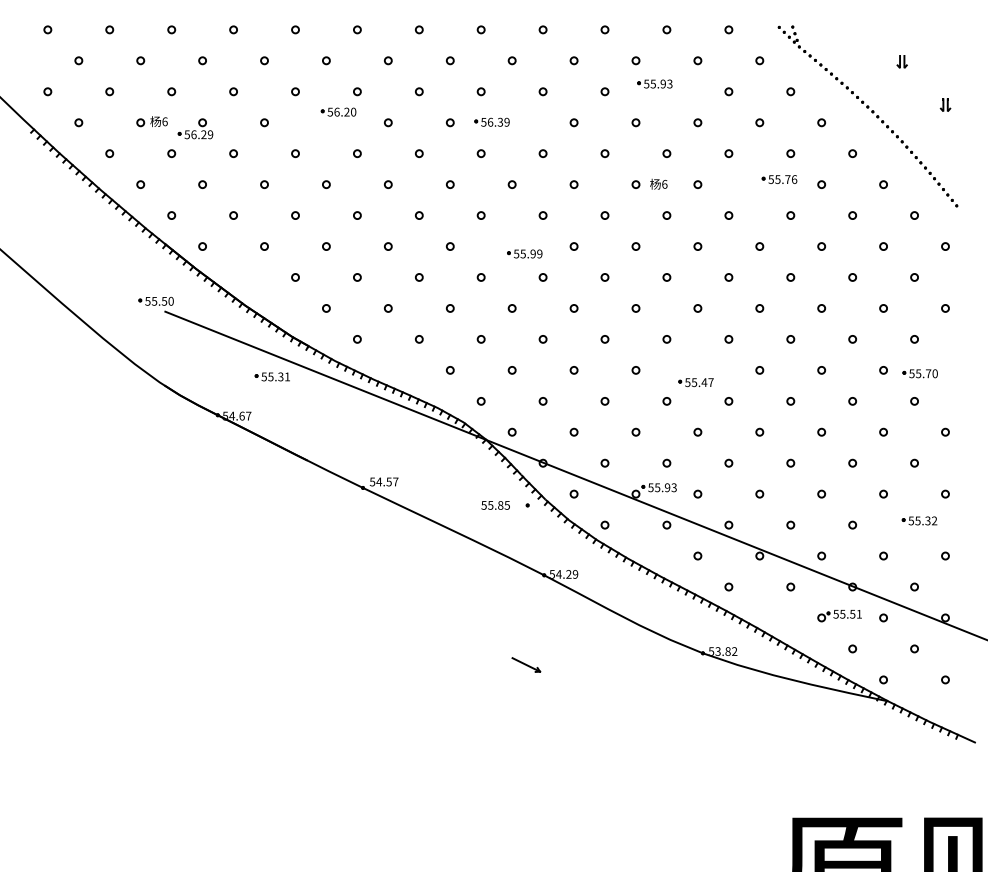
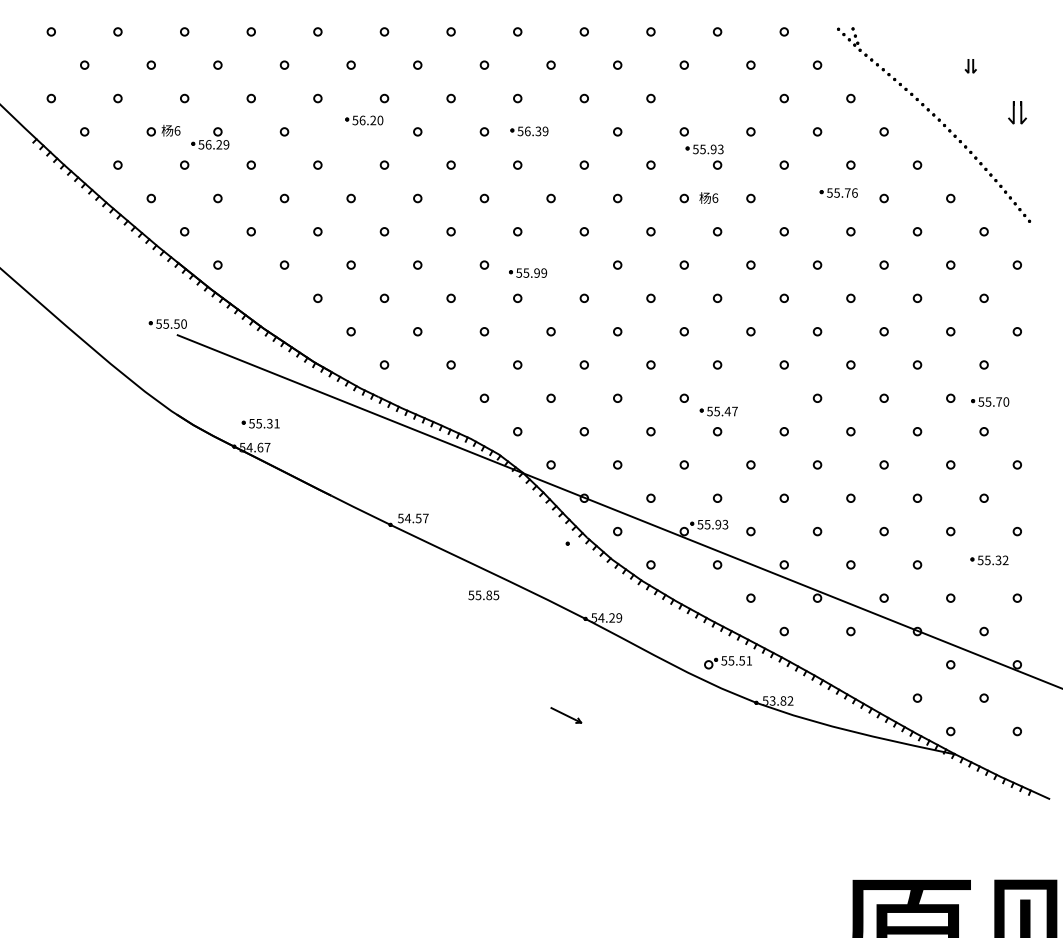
part: (654, 83) -> (704, 148), moved
part: (945, 104) -> (1017, 112), size x1.6
part: (524, 253) -> (527, 272), moved
part: (271, 376) -> (259, 423), moved
part: (695, 382) -> (718, 411), moved
text: (495, 505) -> (483, 595), moved
part: (839, 616) -> (727, 663), moved

